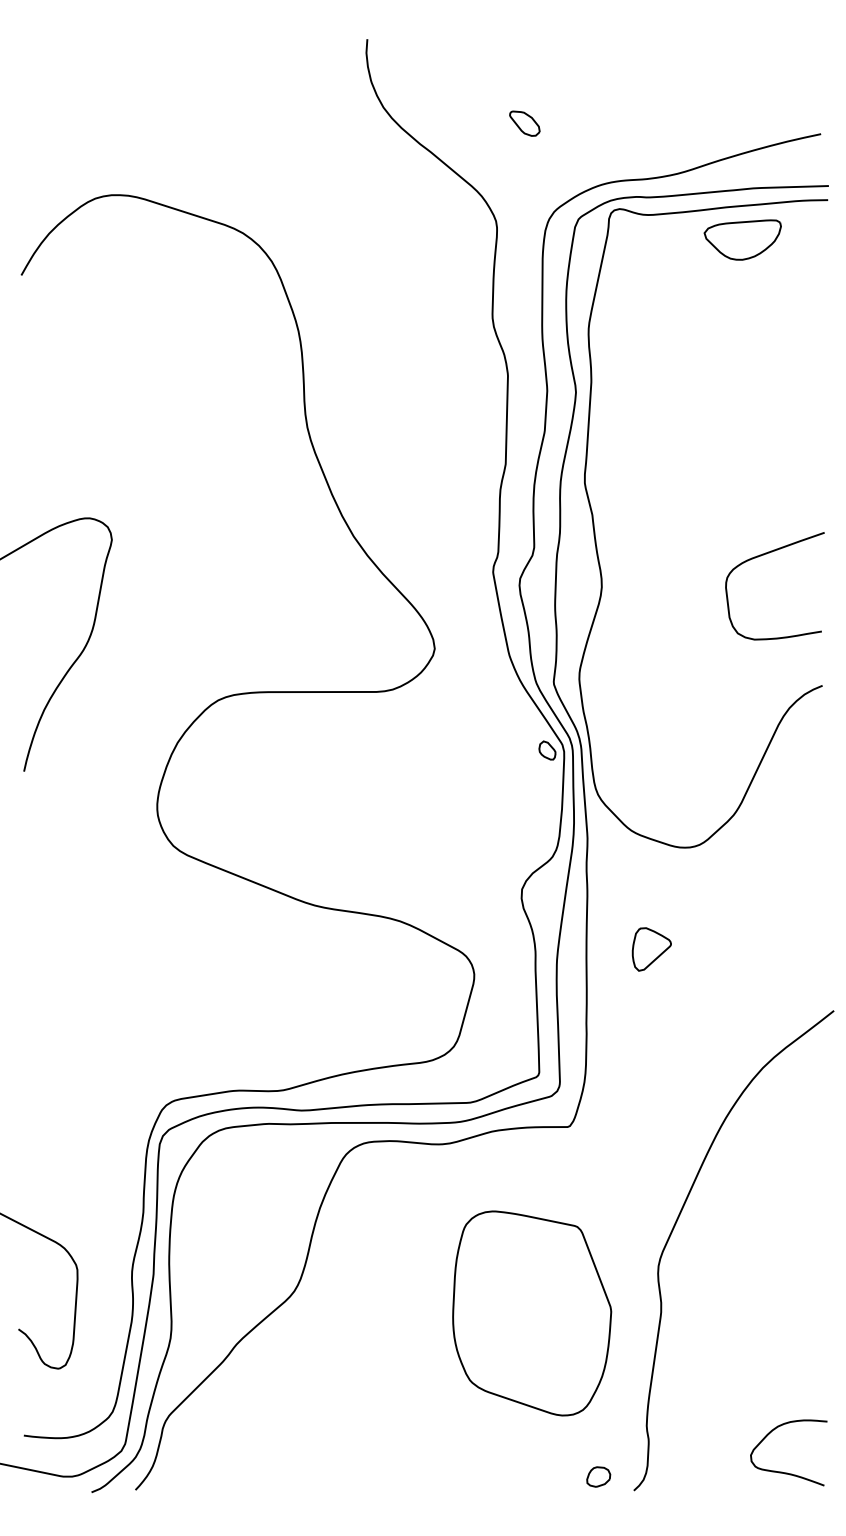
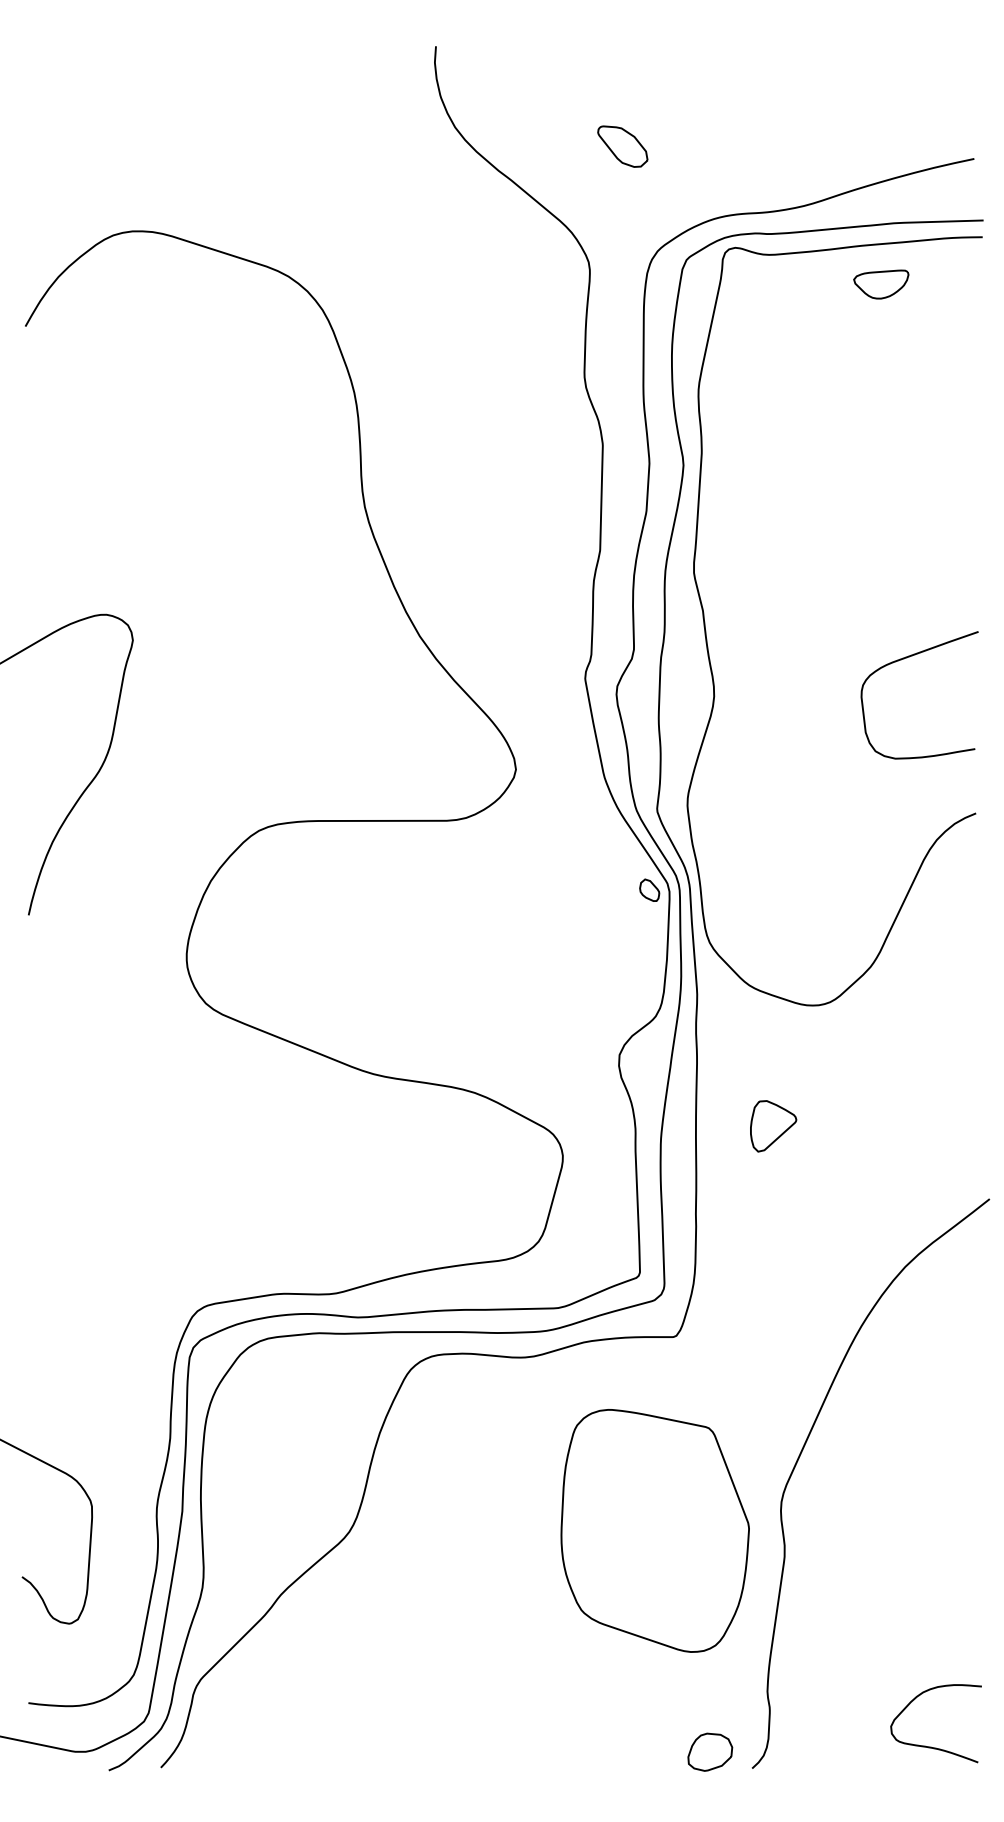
part: (524, 123) -> (622, 146), size x1.4
part: (742, 239) -> (881, 283), size x0.6
part: (532, 1313) -> (655, 1530), moved
part: (598, 1476) -> (710, 1751), size x1.6

